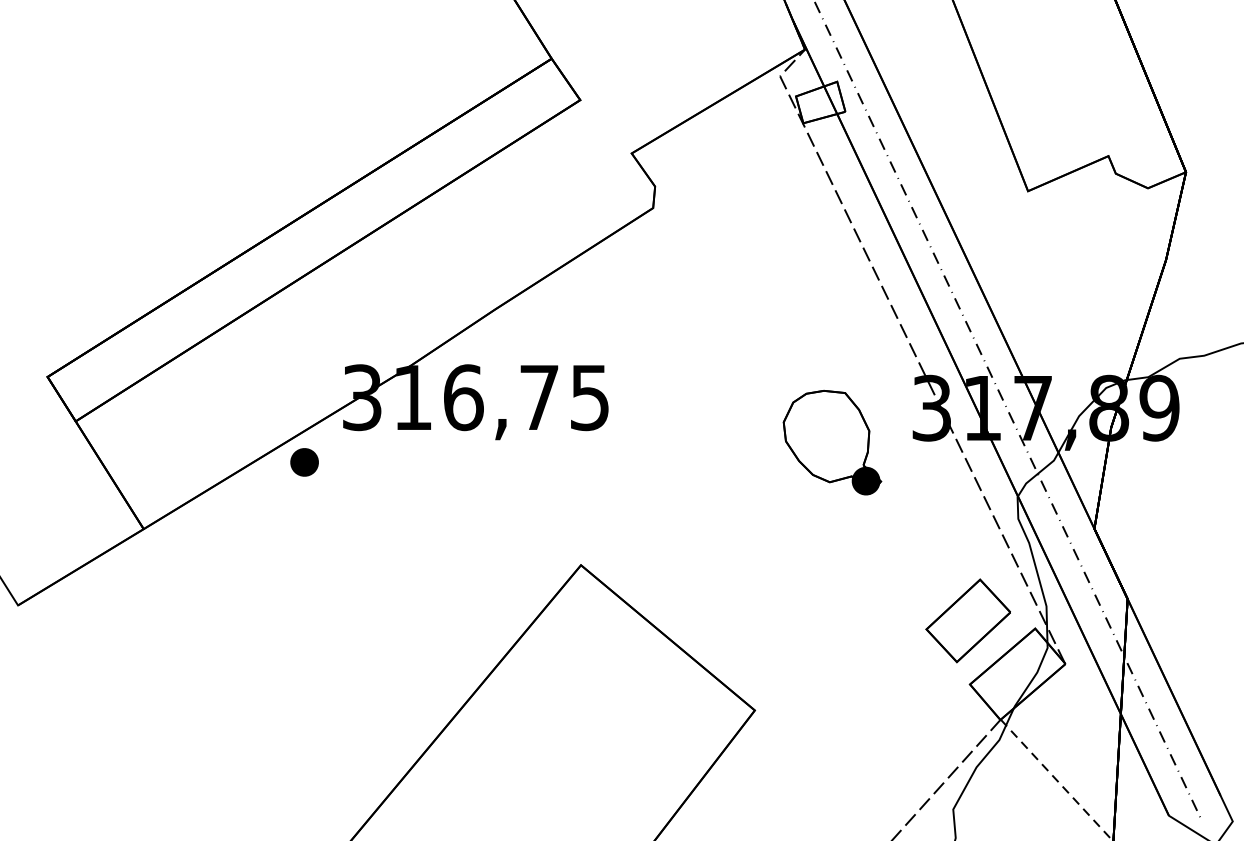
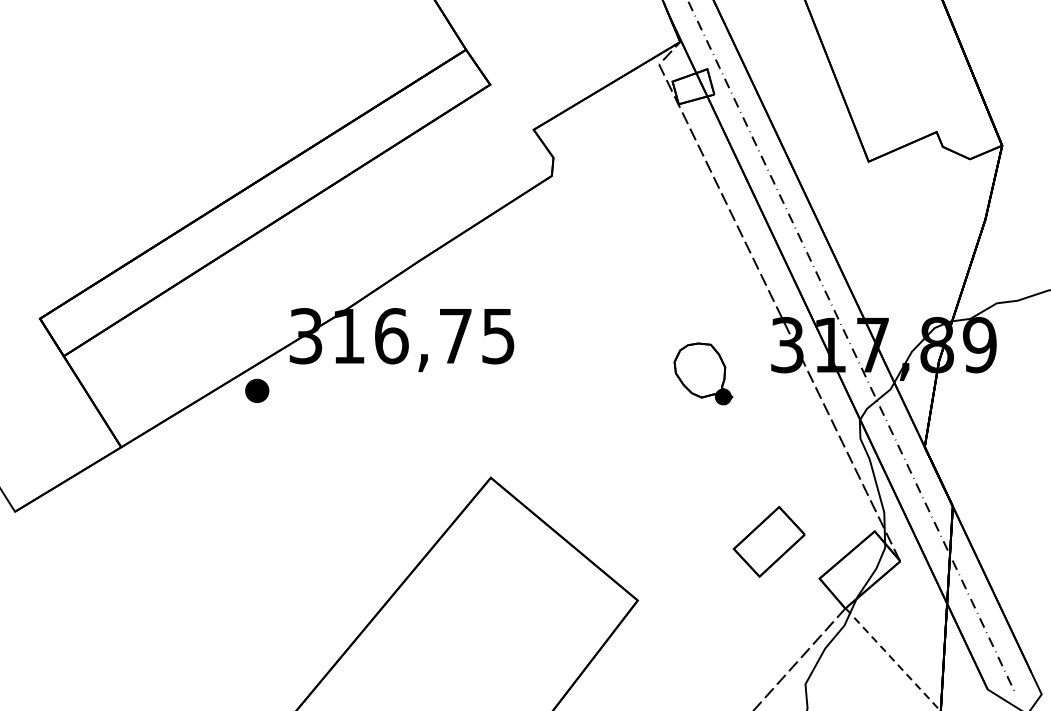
part: (832, 441) -> (703, 373), size x0.7
part: (967, 620) -> (768, 541), moved

